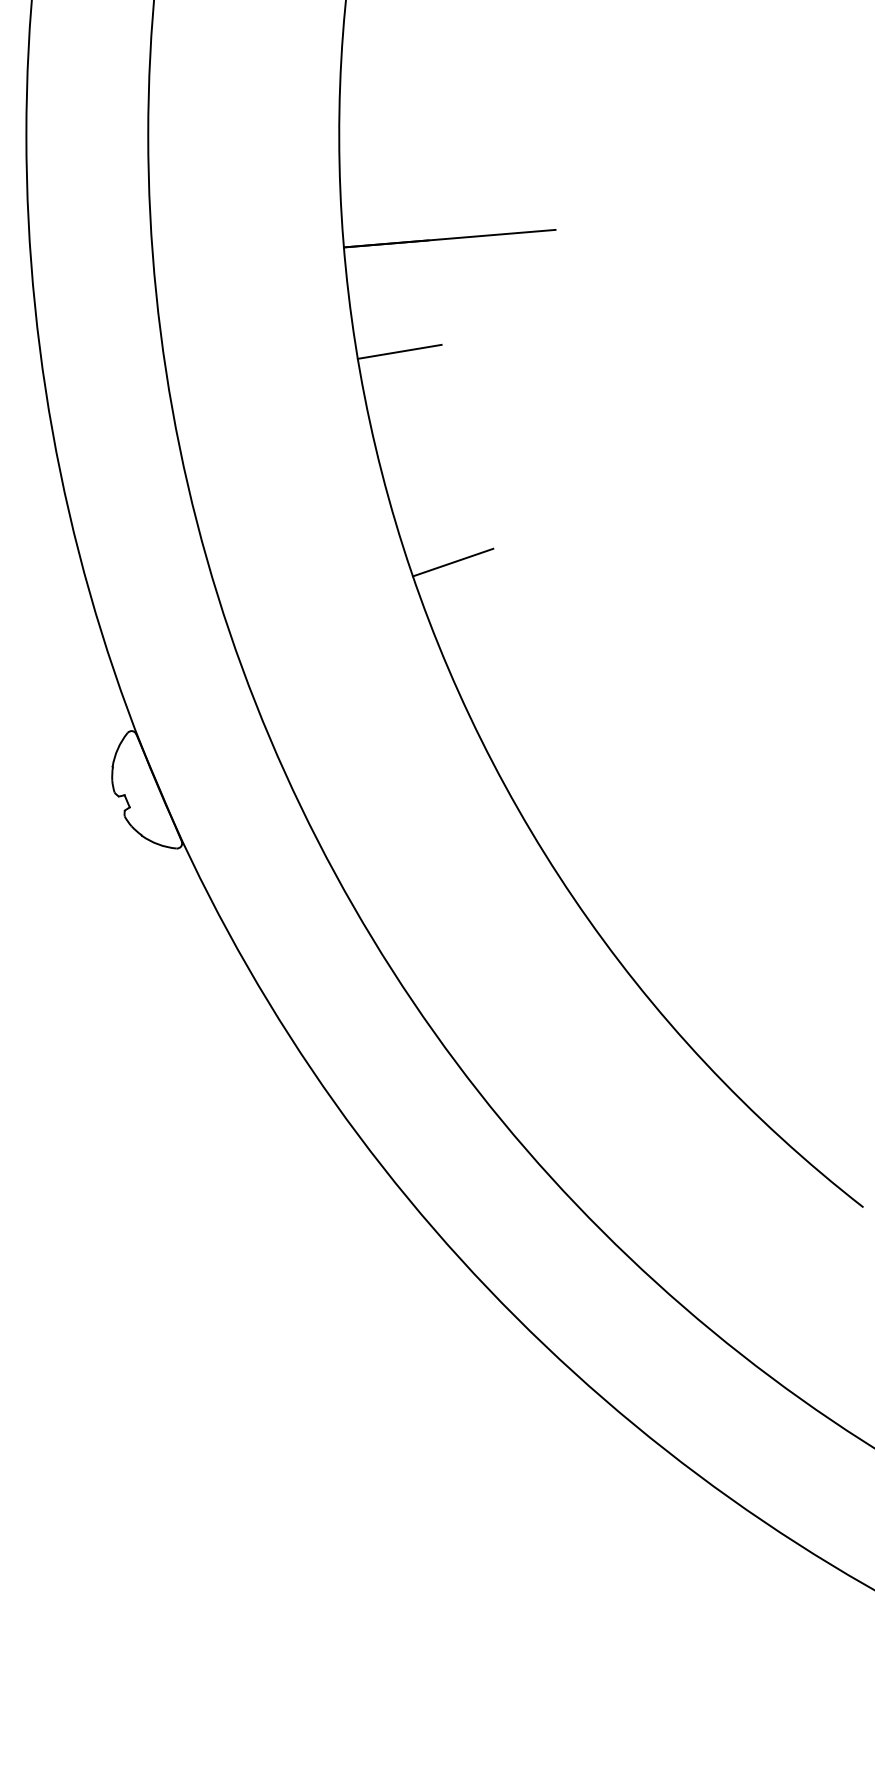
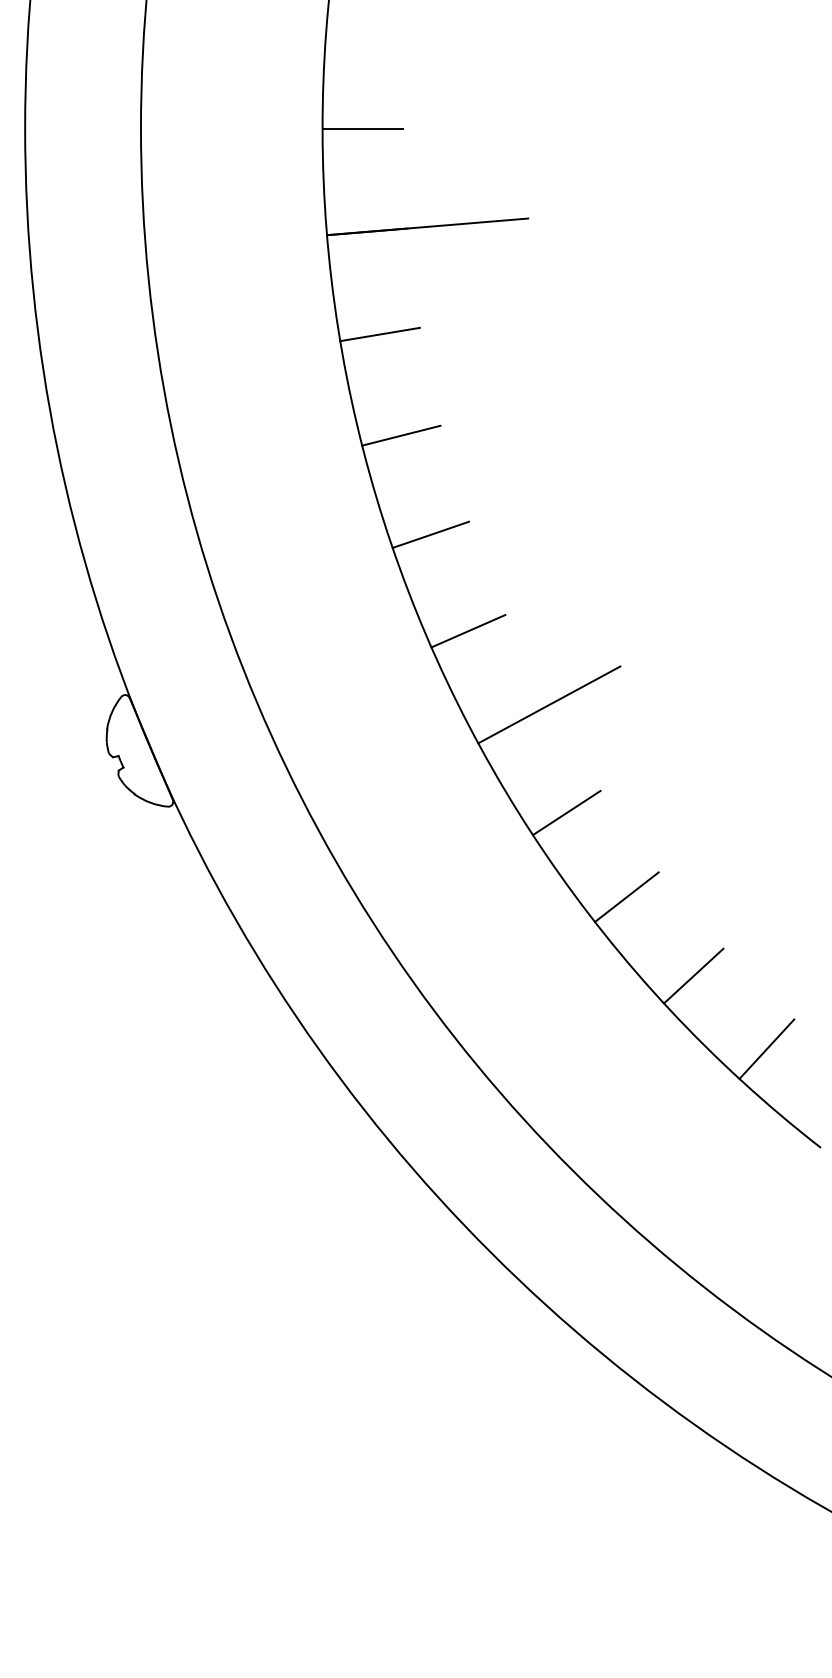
line: (381, 135) -> (362, 128), added
line: (422, 458) -> (401, 435), added
line: (492, 664) -> (468, 631), added
line: (577, 741) -> (549, 704), added
line: (595, 854) -> (566, 812), added
line: (658, 942) -> (626, 896), added
line: (729, 1026) -> (693, 975), added
line: (806, 1102) -> (766, 1048), added

